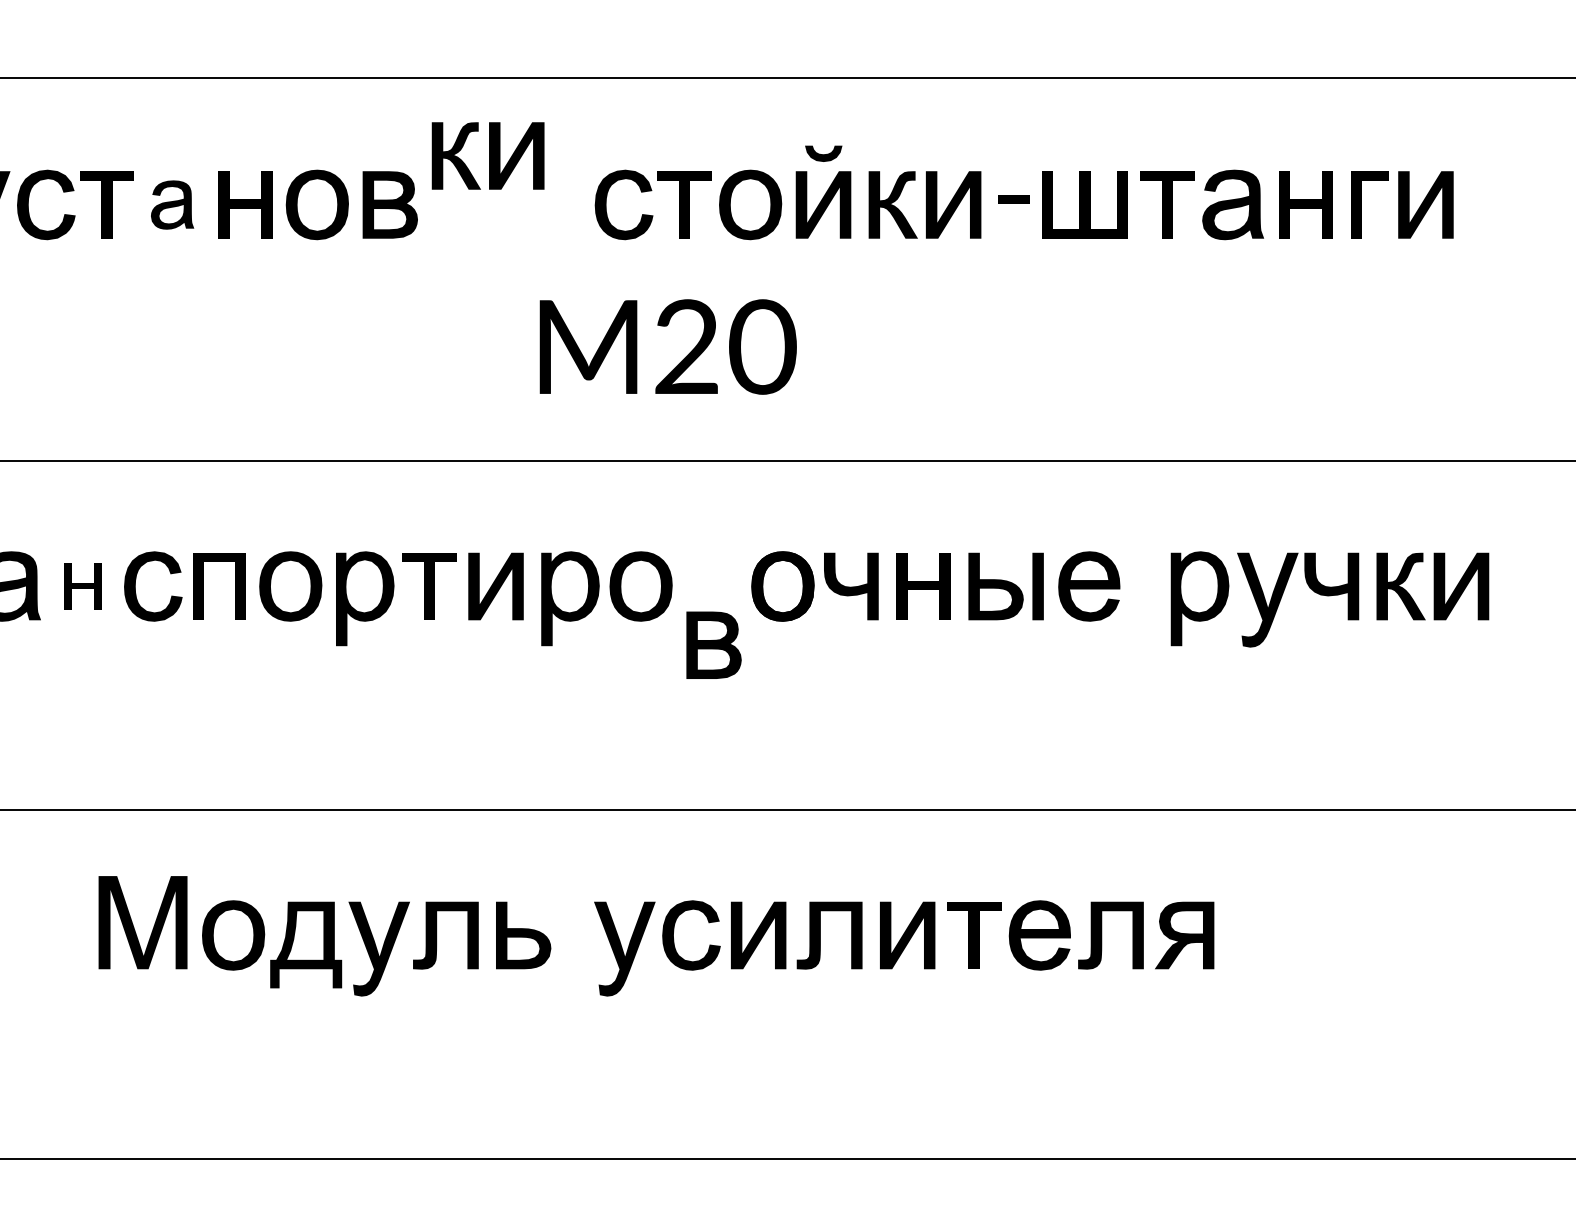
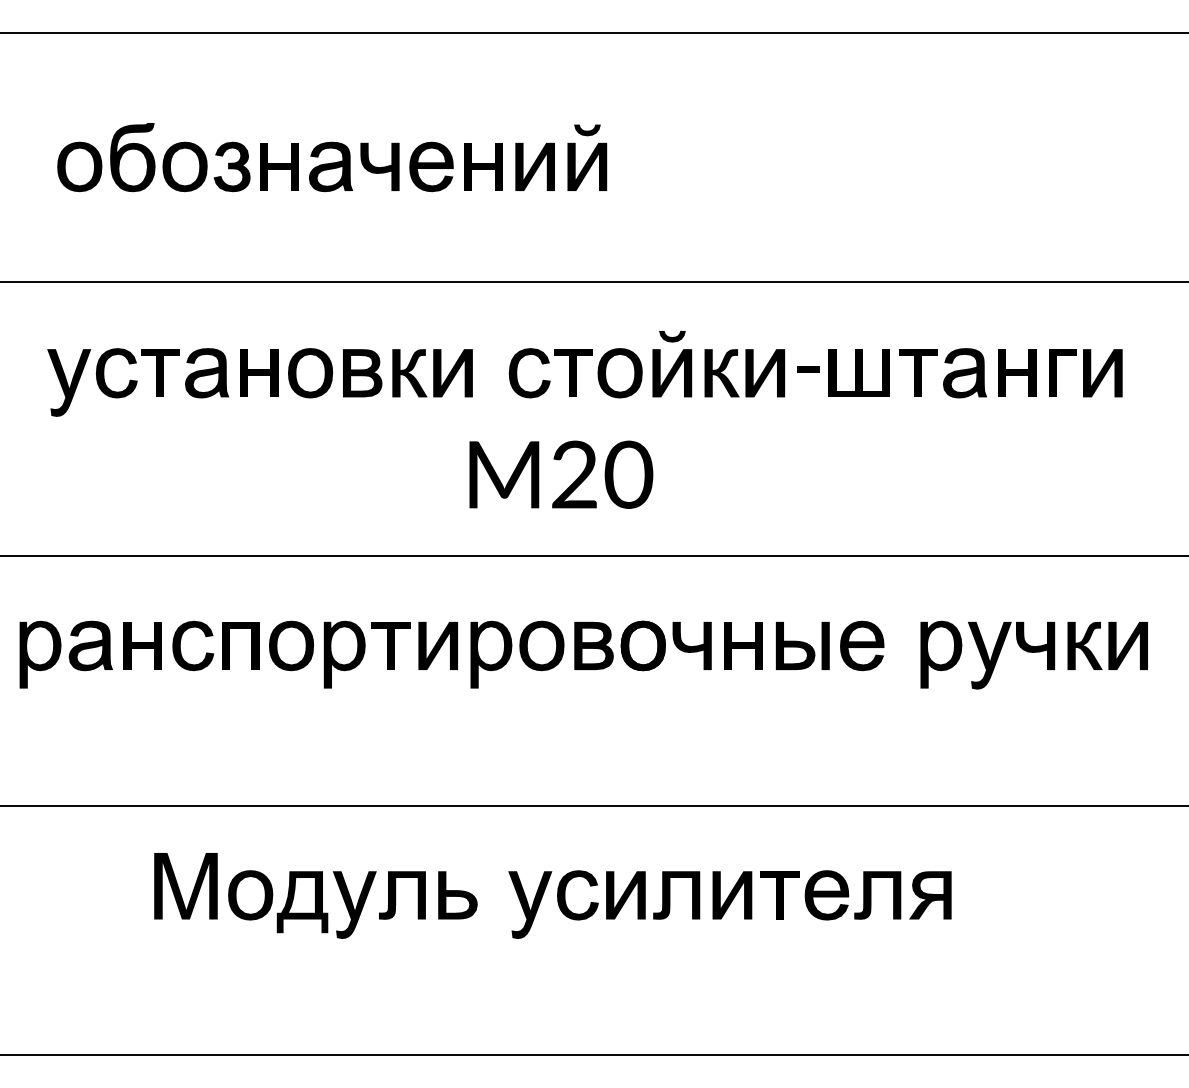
part: (487, 156) -> (432, 373), moved
part: (171, 205) -> (206, 373), size x1.43
part: (82, 585) -> (142, 645), size x1.43
part: (713, 644) -> (593, 645), moved

